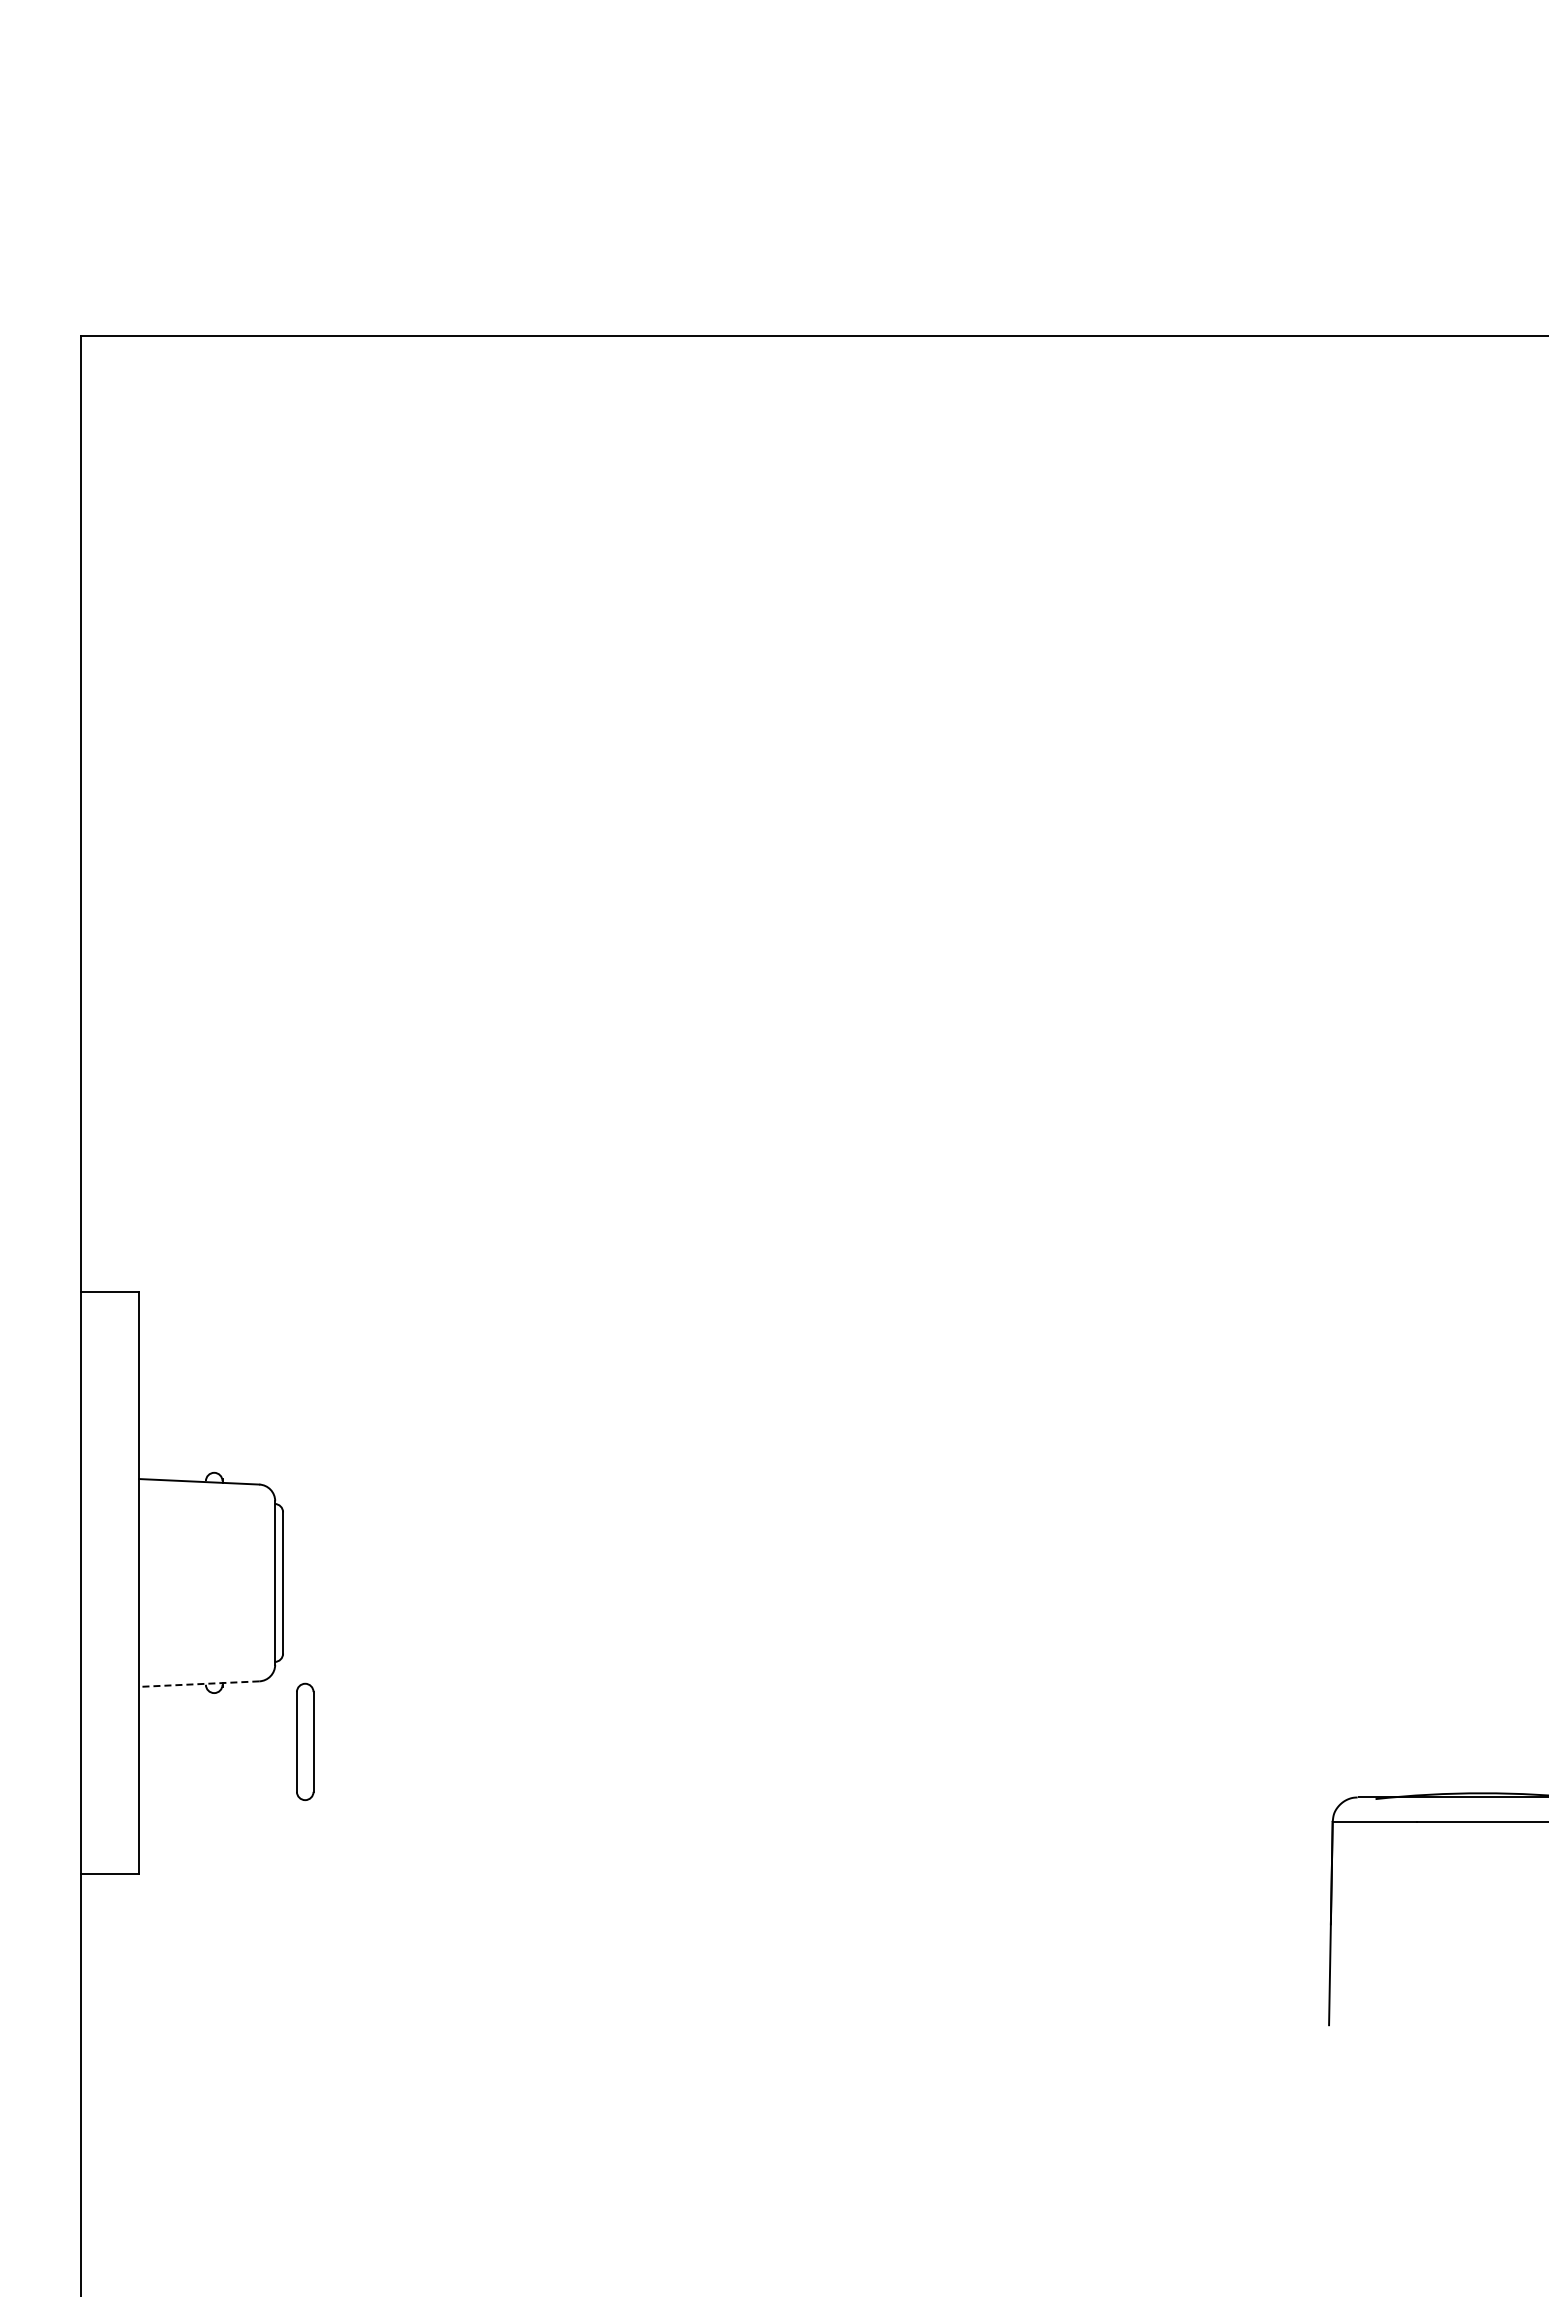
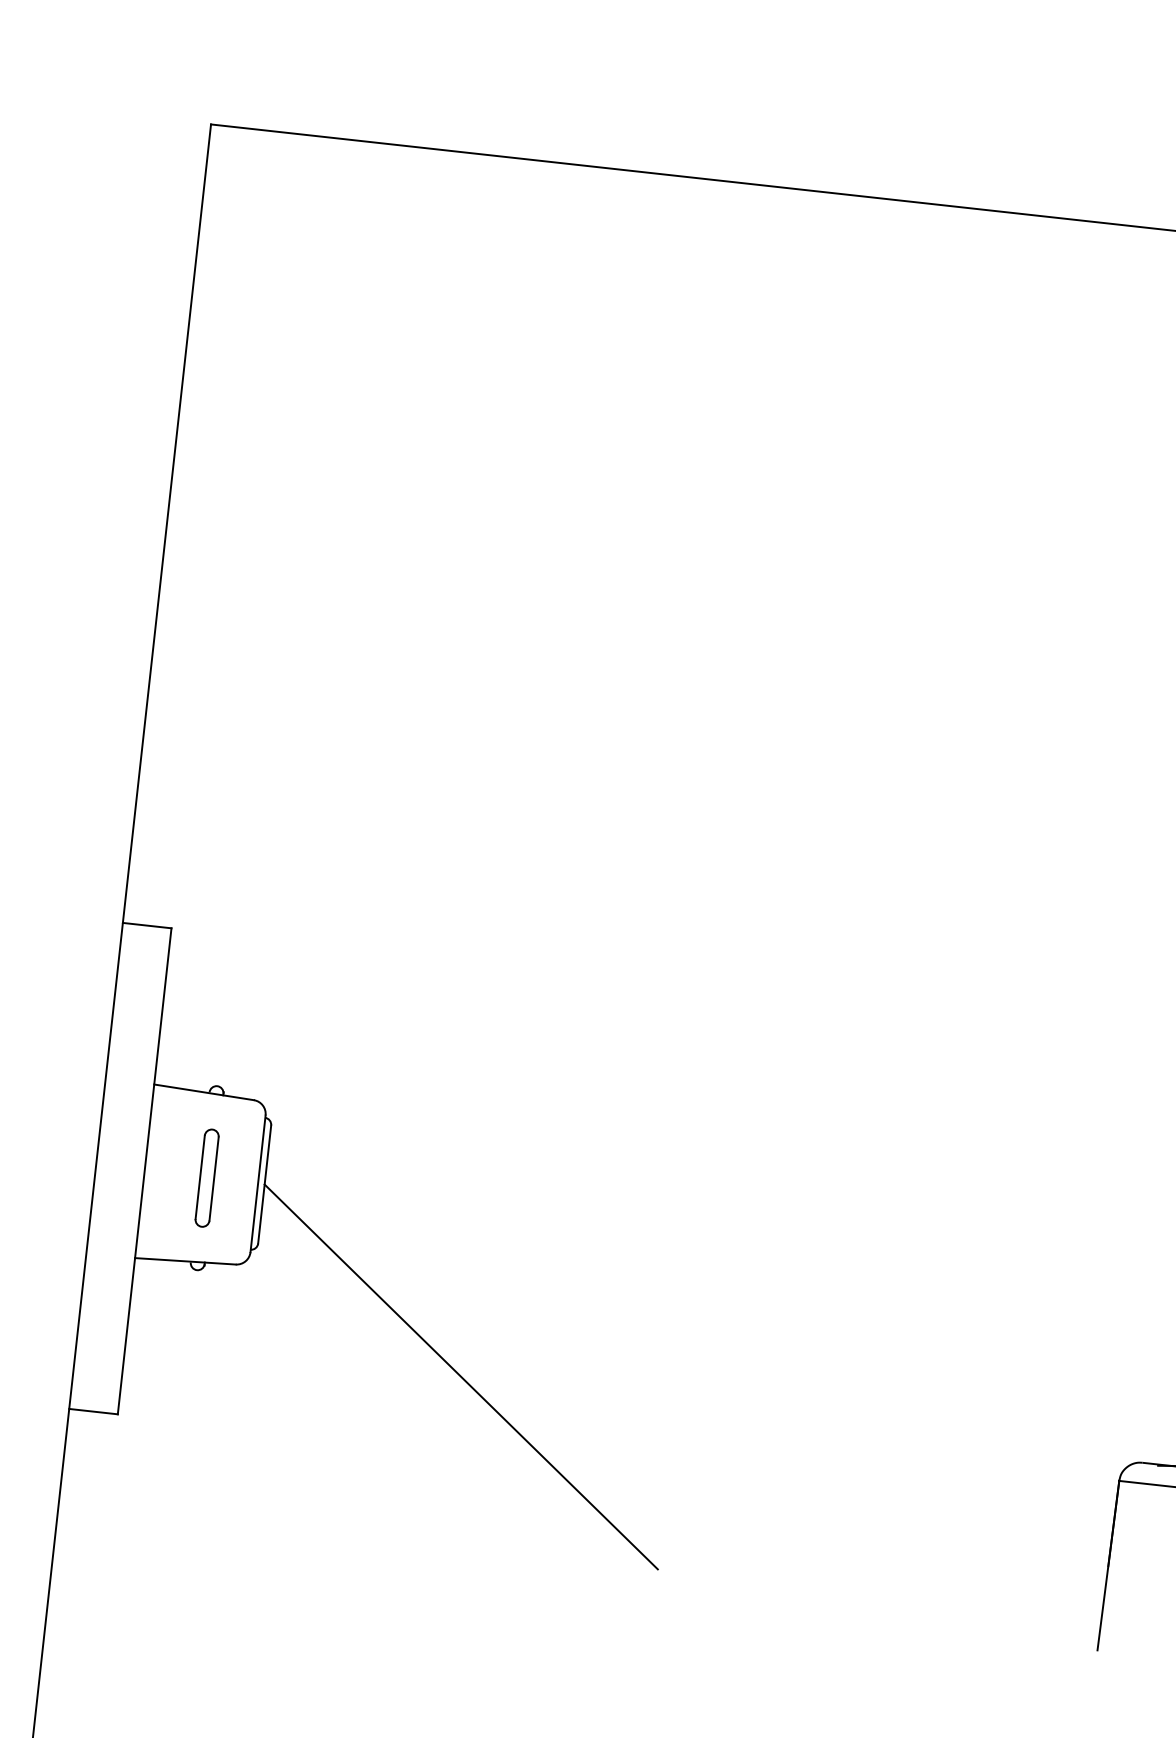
line: (198, 1684) -> (184, 1261), dashed -> solid
part: (305, 1741) -> (207, 1177), moved
line: (540, 1784) -> (461, 1376), added

